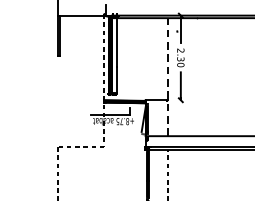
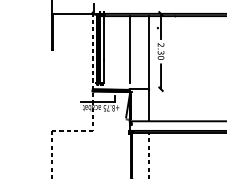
line: (145, 55) -> (129, 49), added
line: (167, 76) -> (149, 68), dashed -> solid

